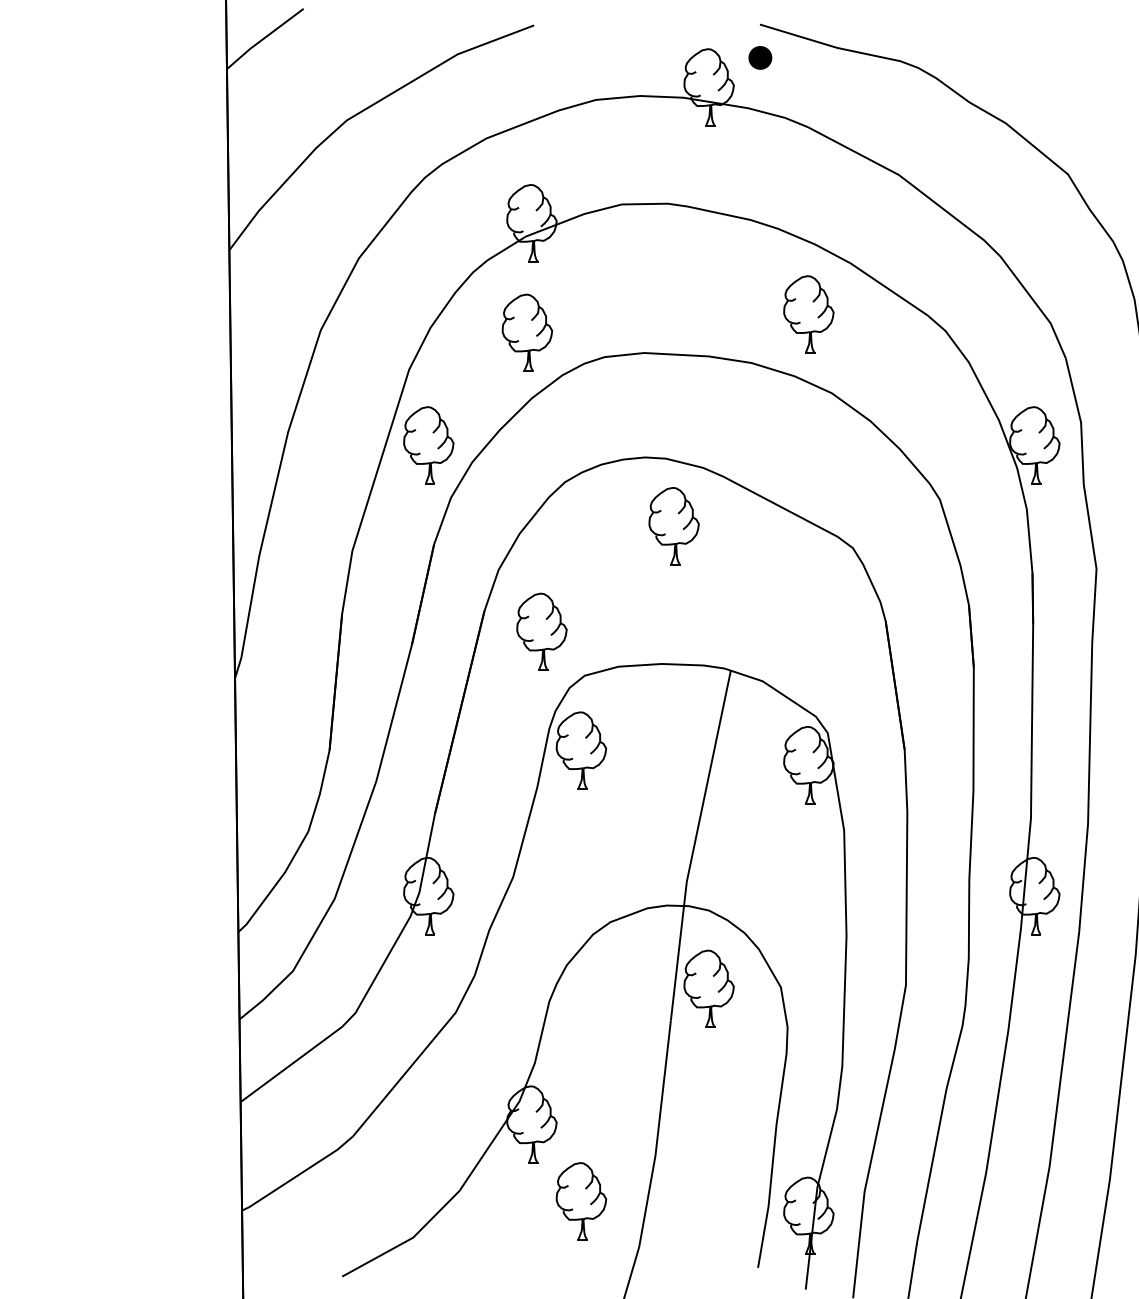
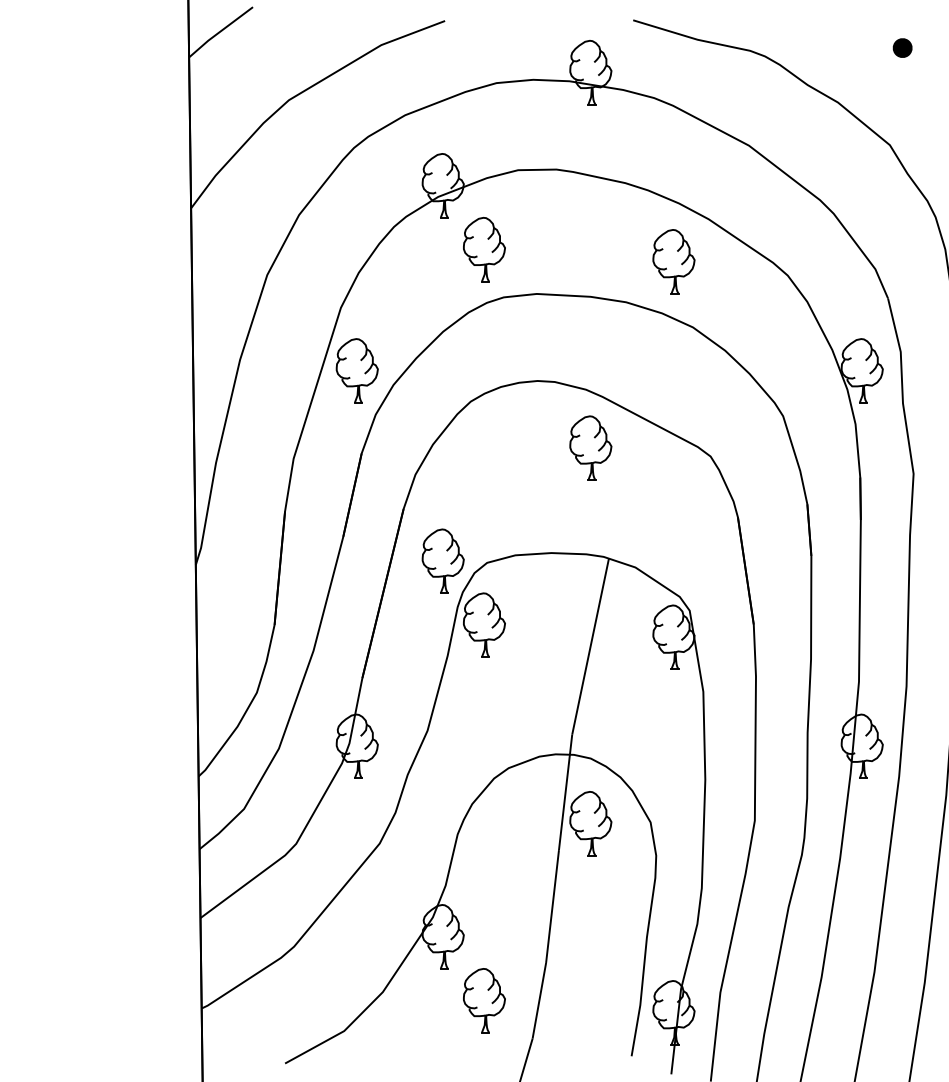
part: (760, 57) -> (902, 47), moved
part: (527, 332) -> (484, 249), moved
part: (673, 526) -> (590, 448), moved
part: (541, 631) -> (442, 560), moved

